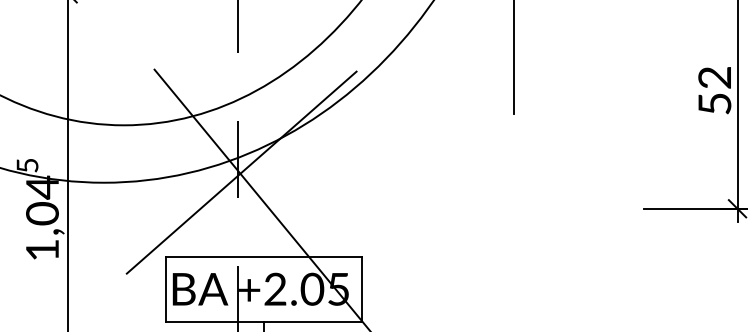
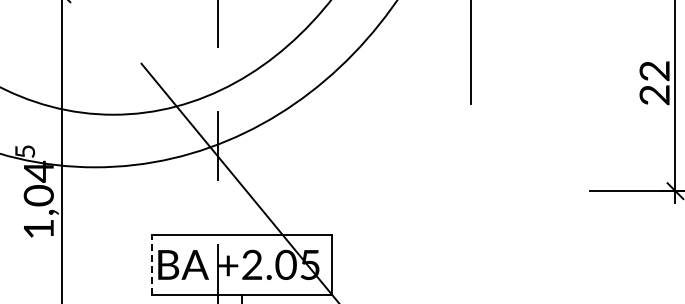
text: (714, 104) -> (654, 95), 52 -> 22
line: (241, 172) -> (221, 157), removed
line: (165, 288) -> (151, 264), solid -> dashed

